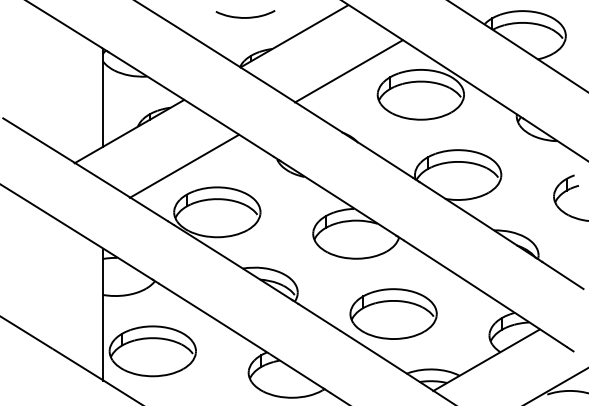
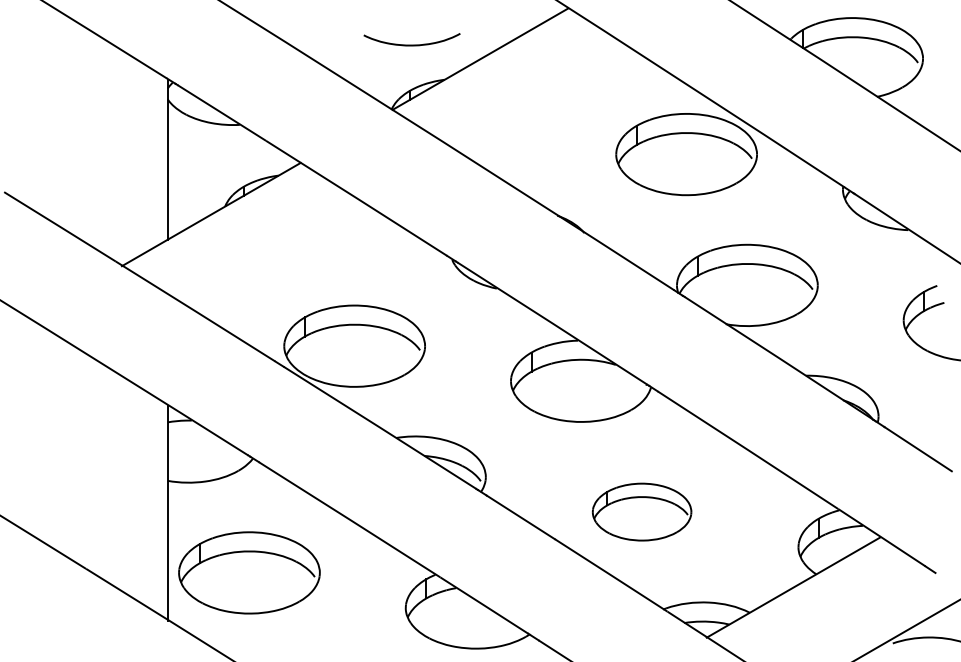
curve: (245, 17) -> (412, 44), moved
line: (348, 71) -> (568, 116), removed
line: (183, 165) -> (299, 269), removed
part: (393, 313) -> (641, 511), size x0.7

